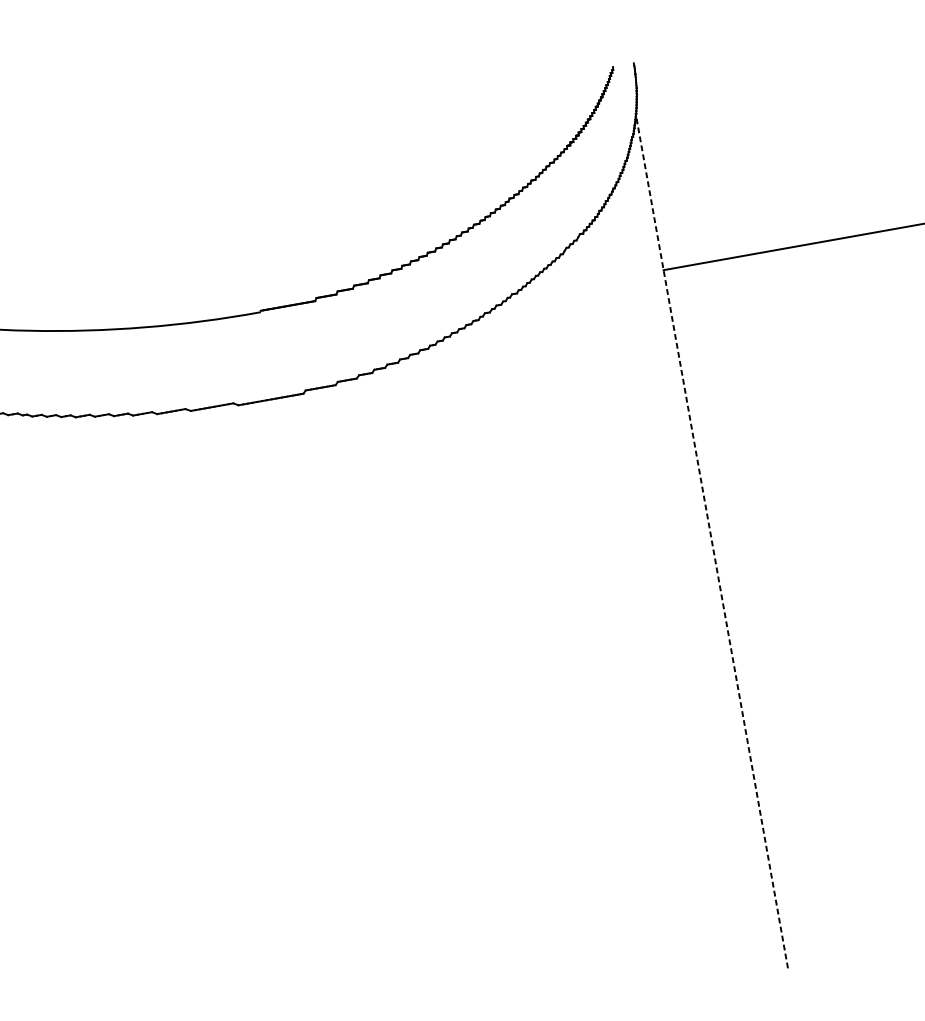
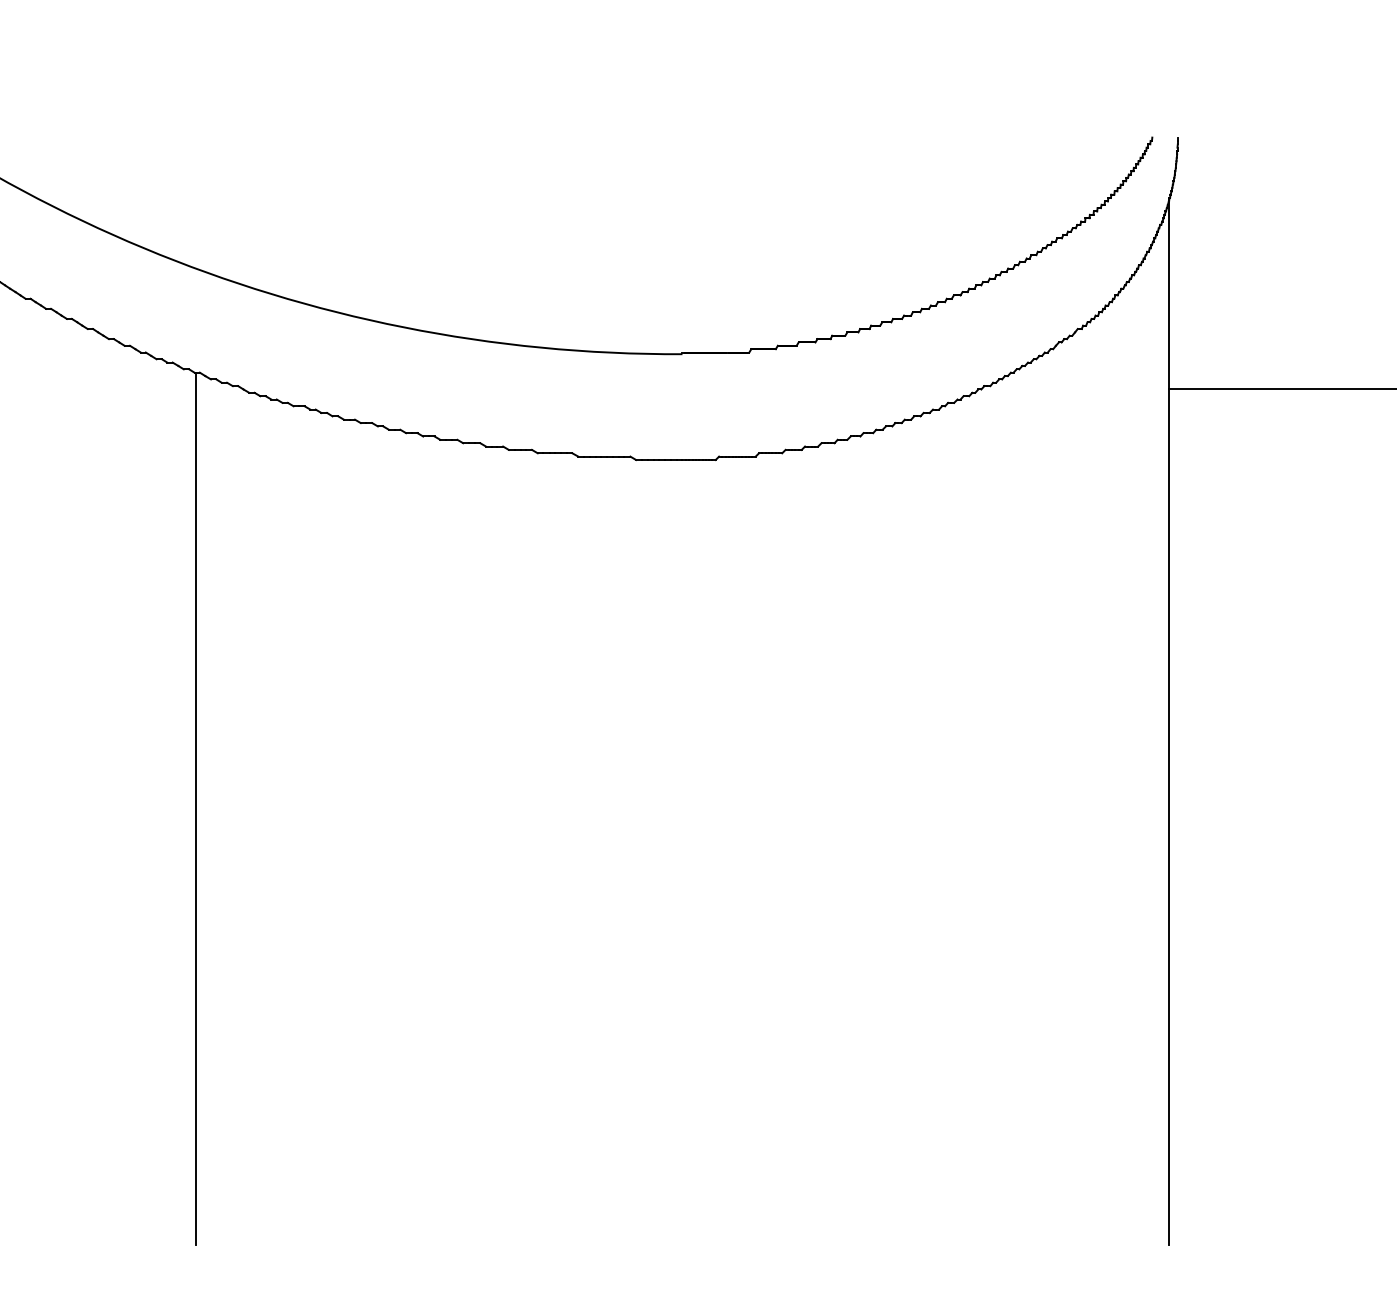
line: (711, 541) -> (1169, 721), dashed -> solid

